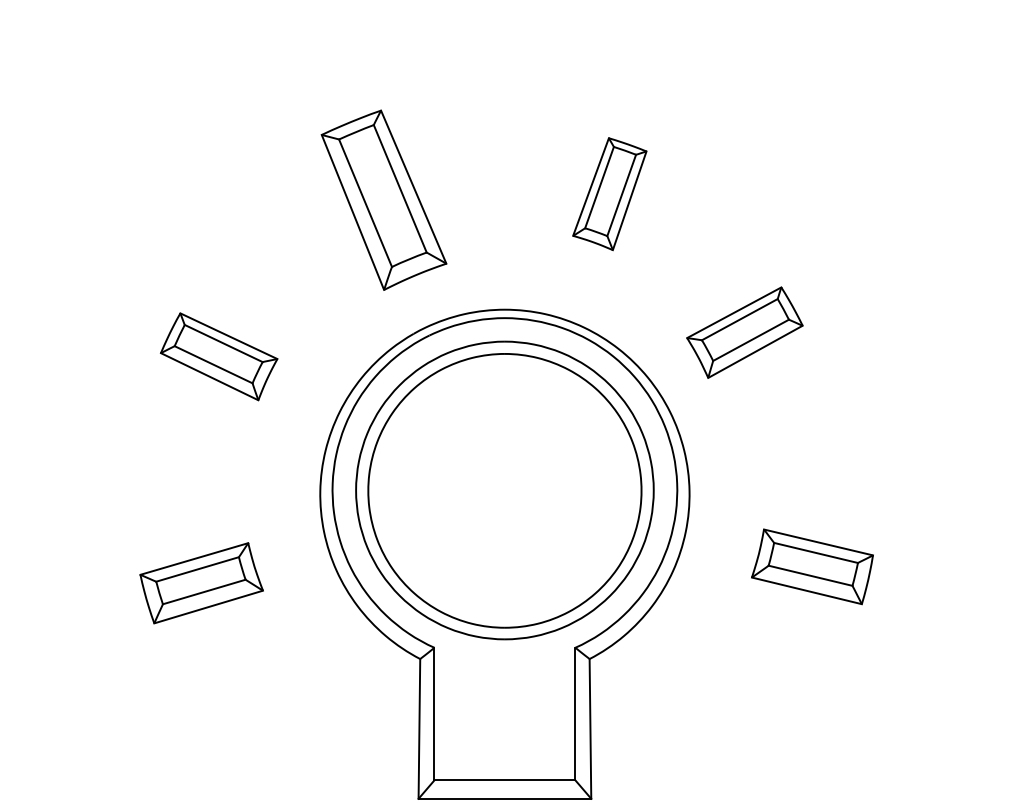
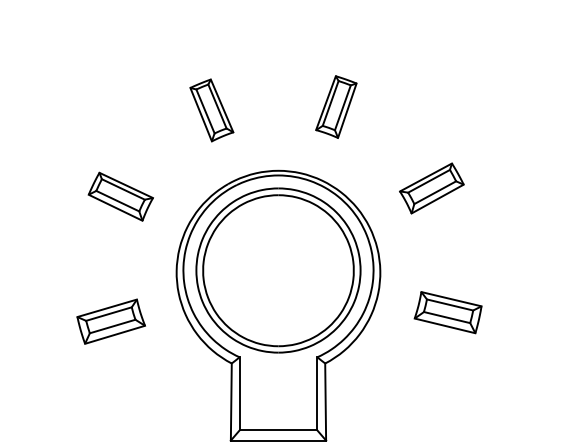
part: (383, 200) -> (211, 110), size x0.62
part: (744, 332) -> (431, 188), moved

